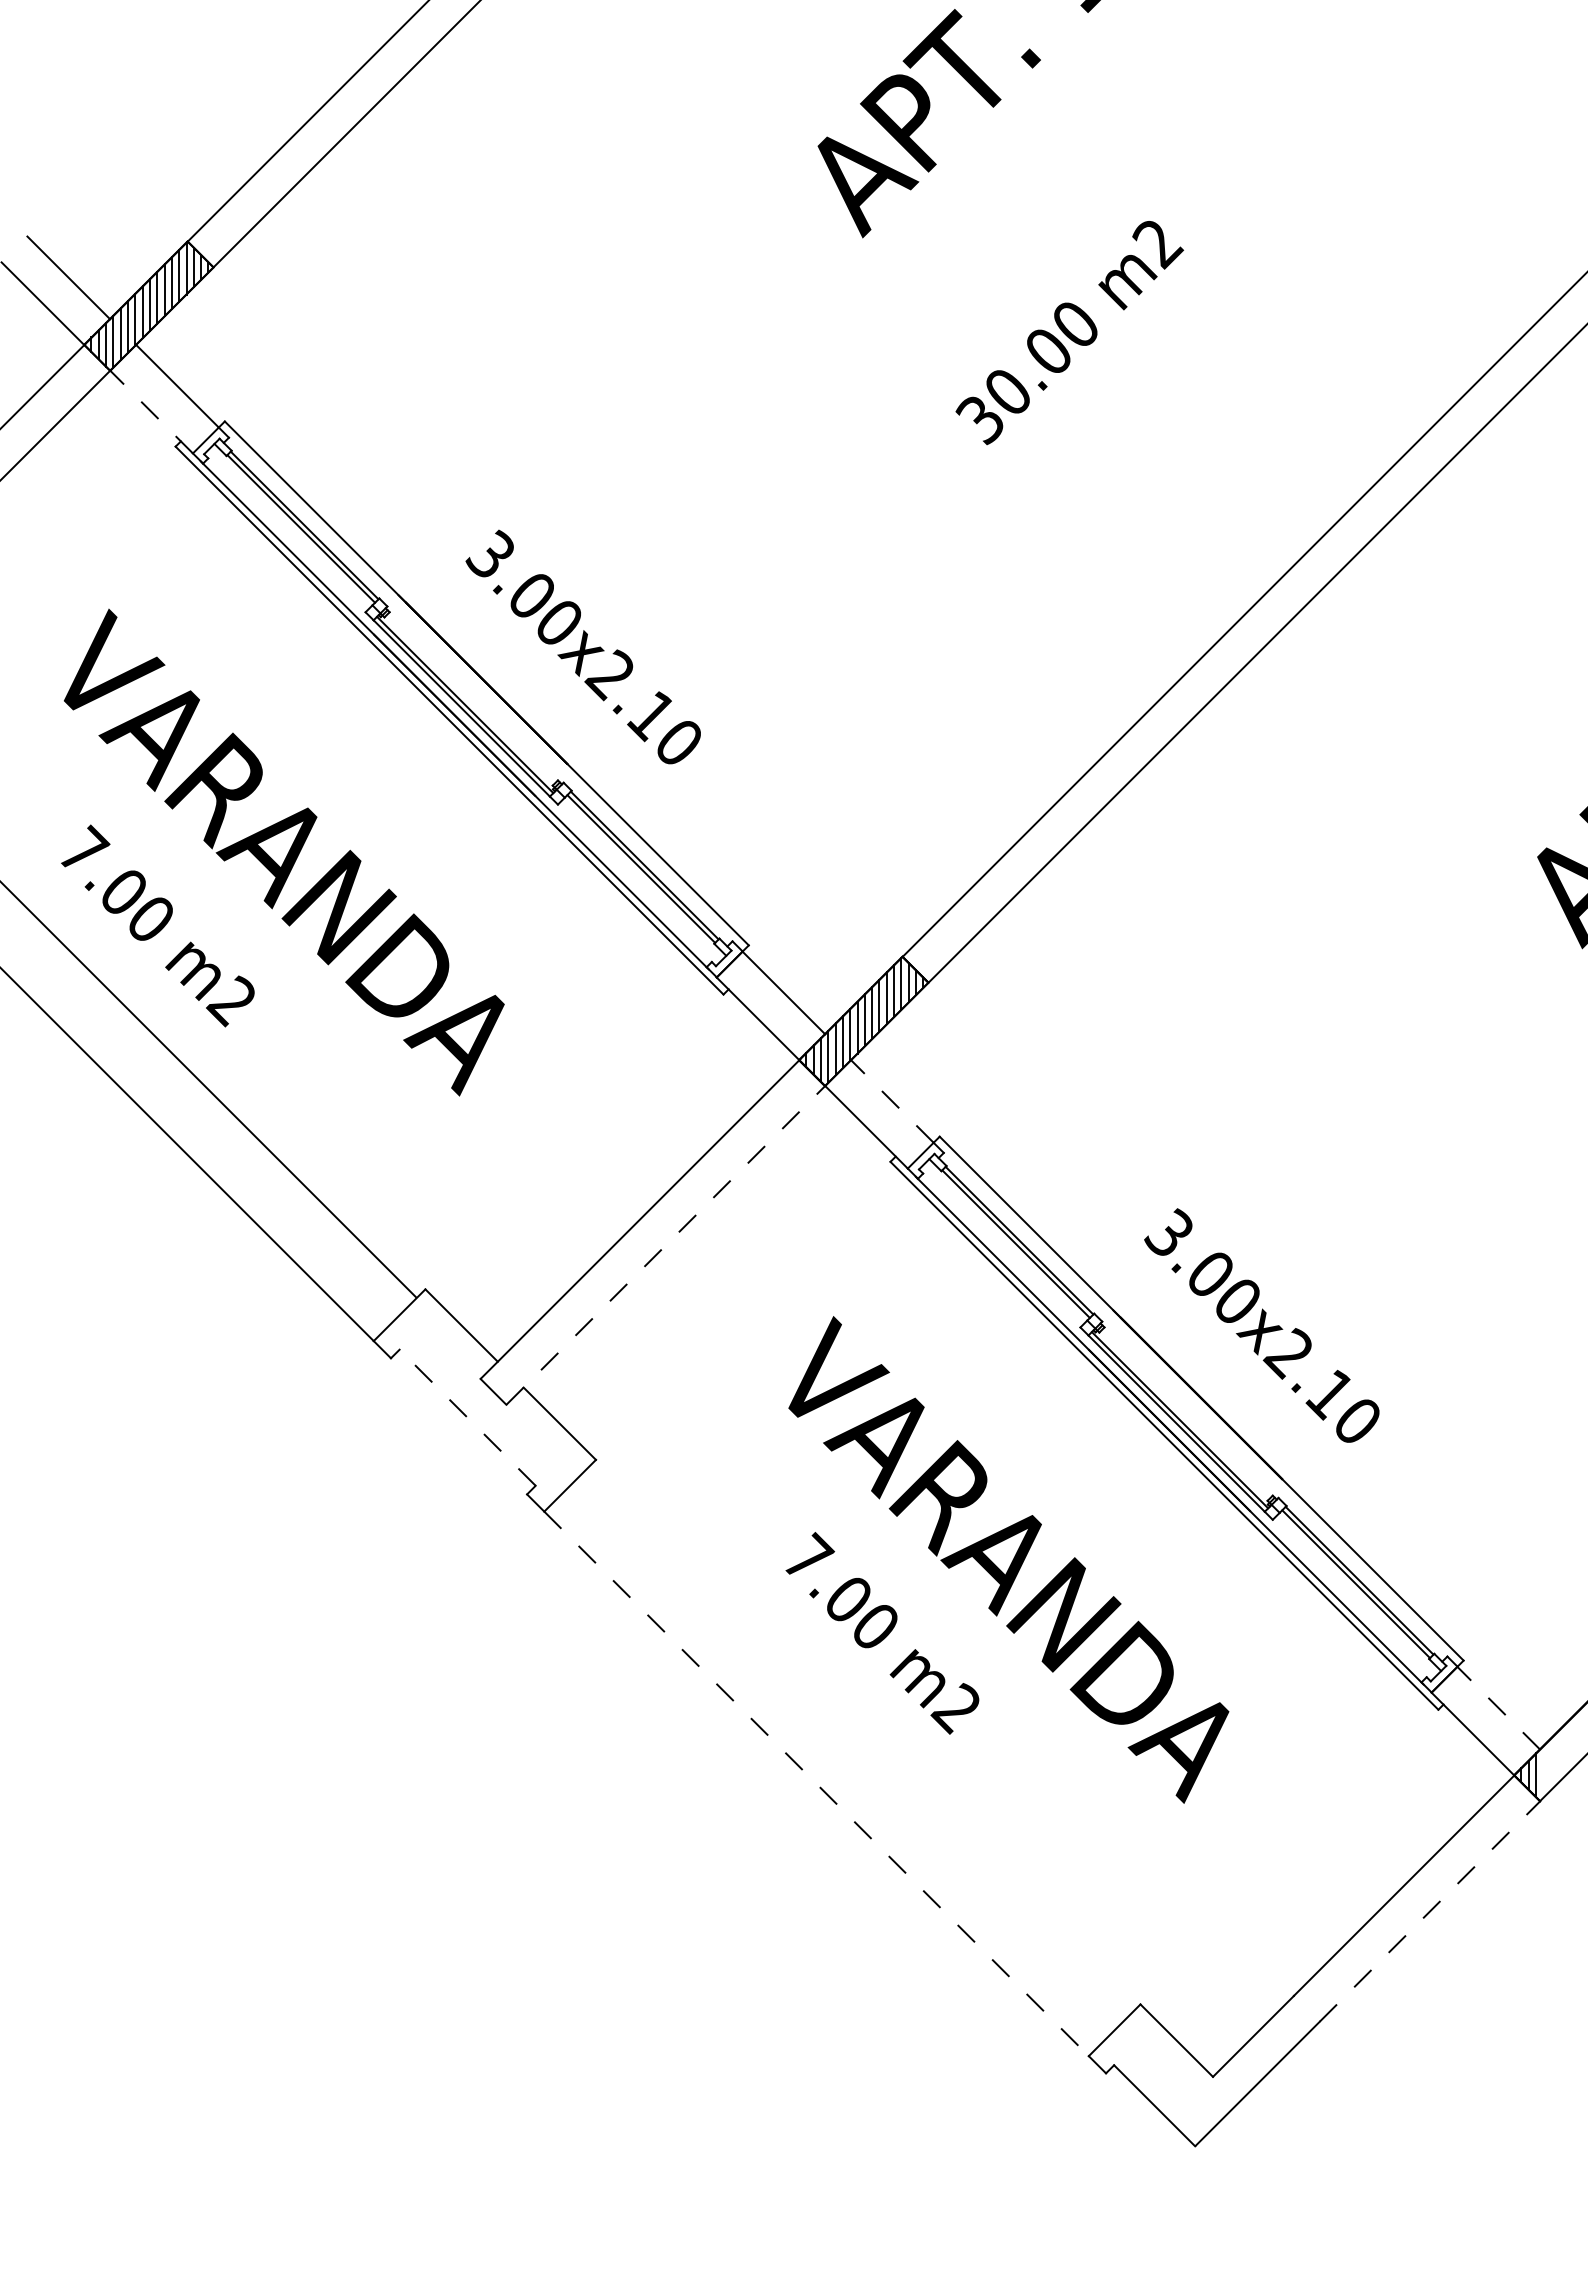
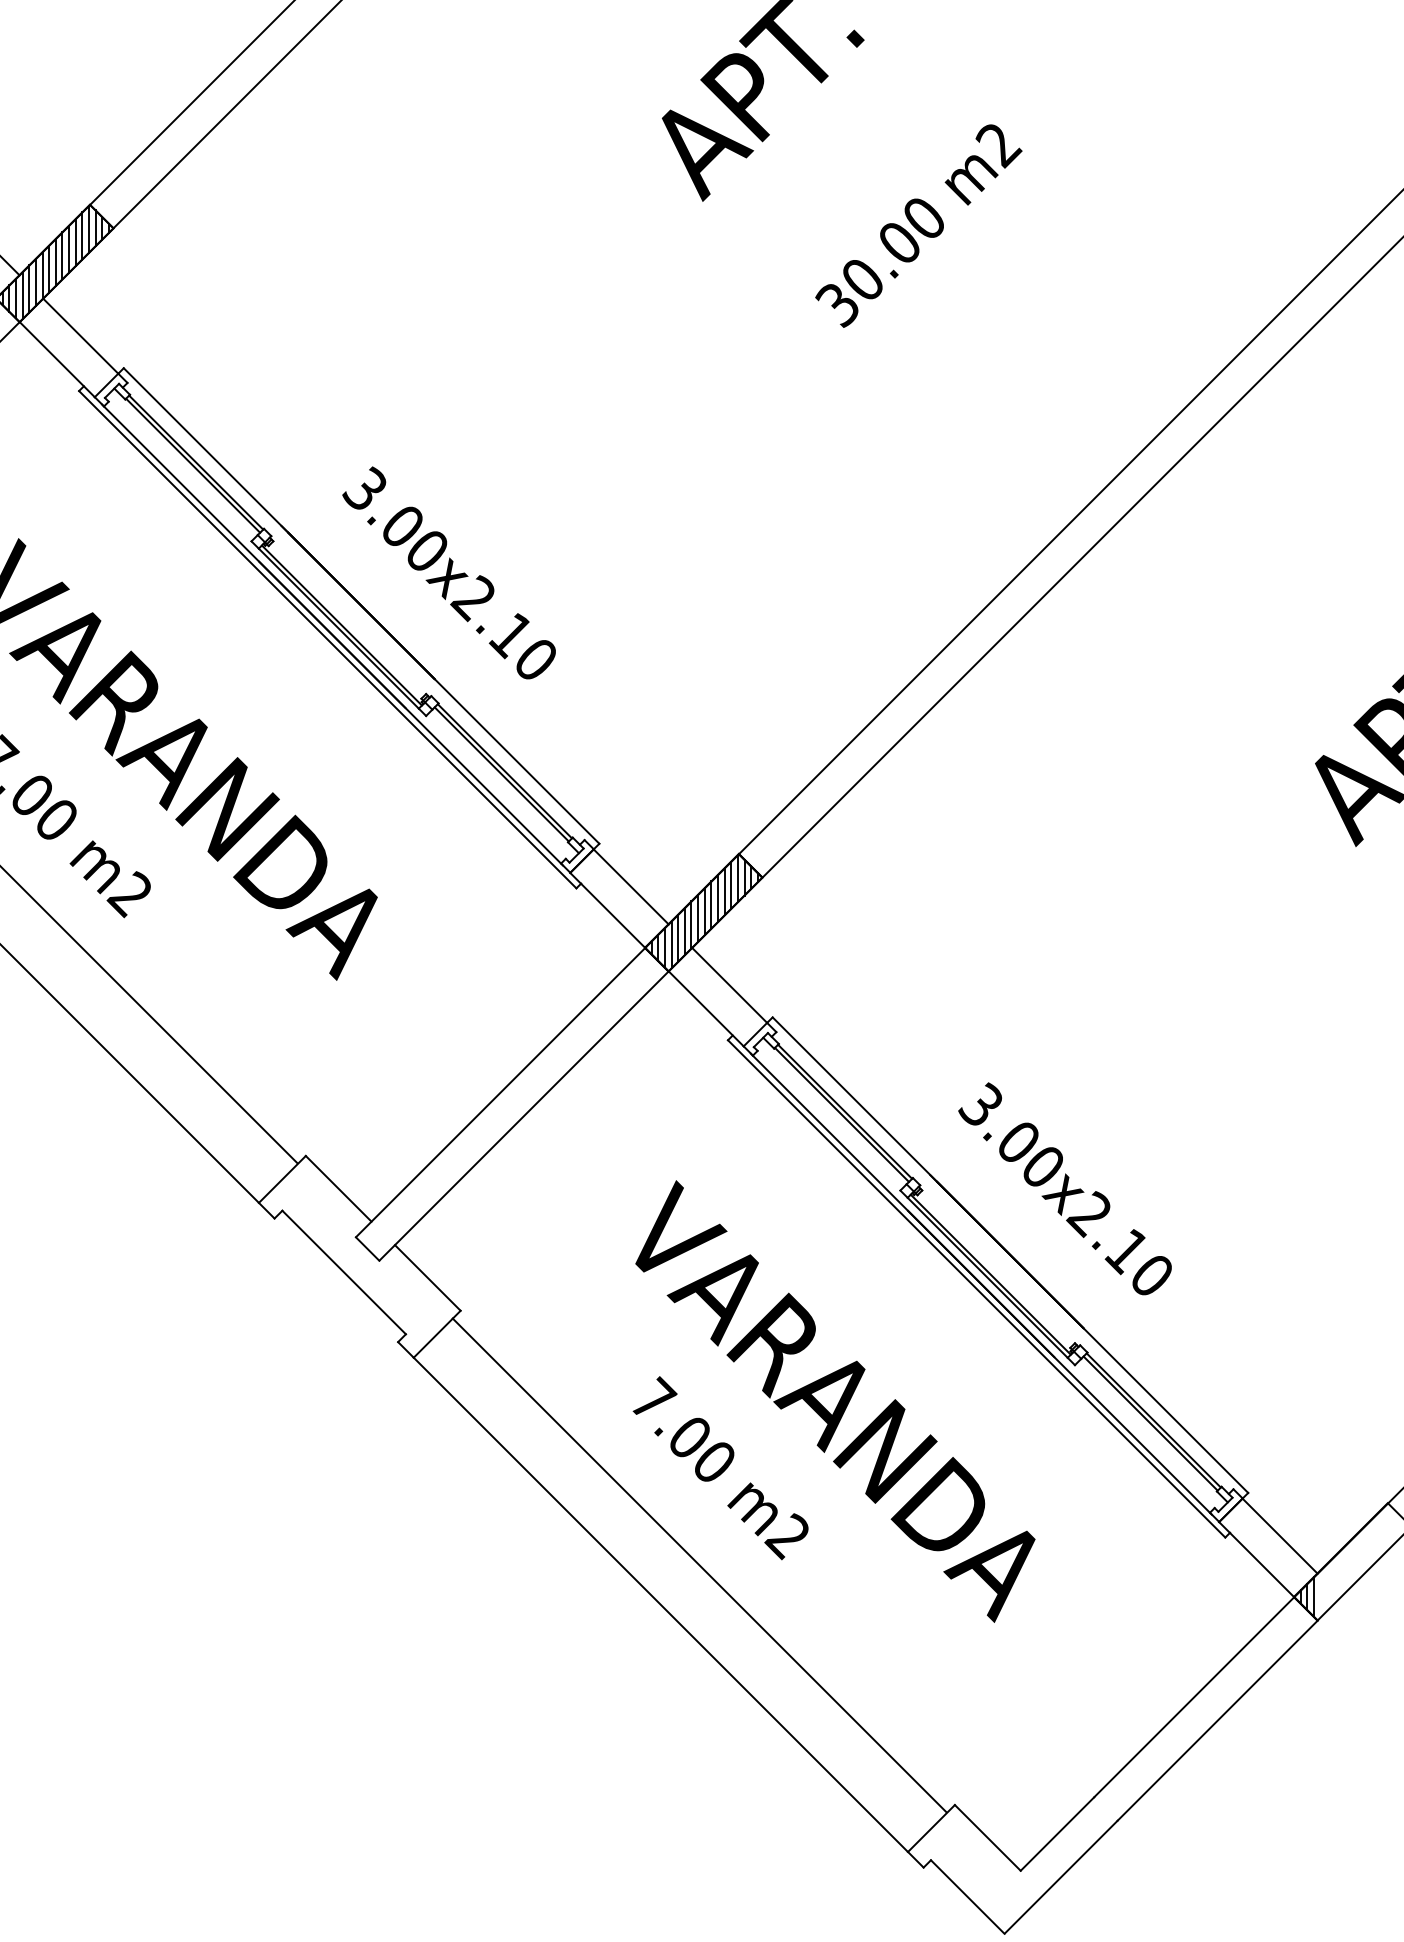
text: (1069, 333) -> (918, 226), moved
line: (151, 411) -> (57, 359), dashed -> solid
line: (891, 1101) -> (728, 985), dashed -> solid
line: (666, 1244) -> (524, 1115), dashed -> solid
line: (467, 1417) -> (344, 1272), dashed -> solid
line: (1498, 1707) -> (1279, 1535), dashed -> solid
line: (858, 1740) -> (698, 1565), added
line: (816, 1783) -> (660, 1604), dashed -> solid
line: (1430, 1911) -> (1218, 1720), dashed -> solid

